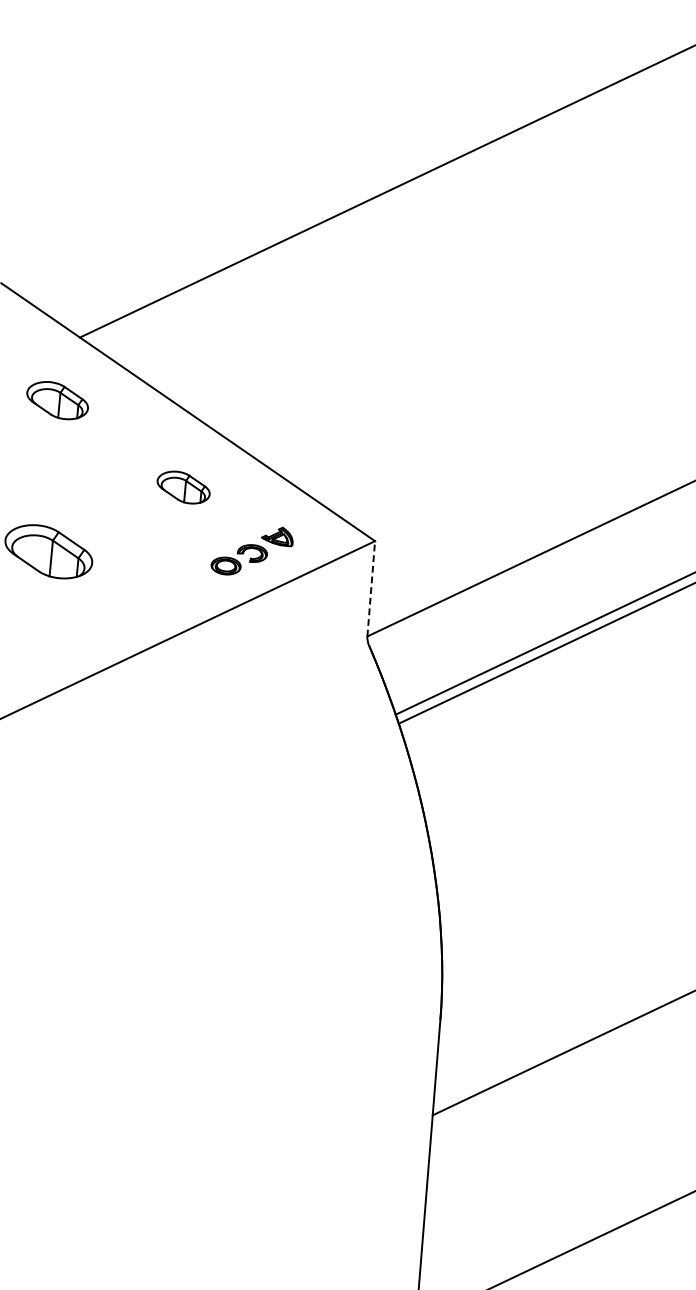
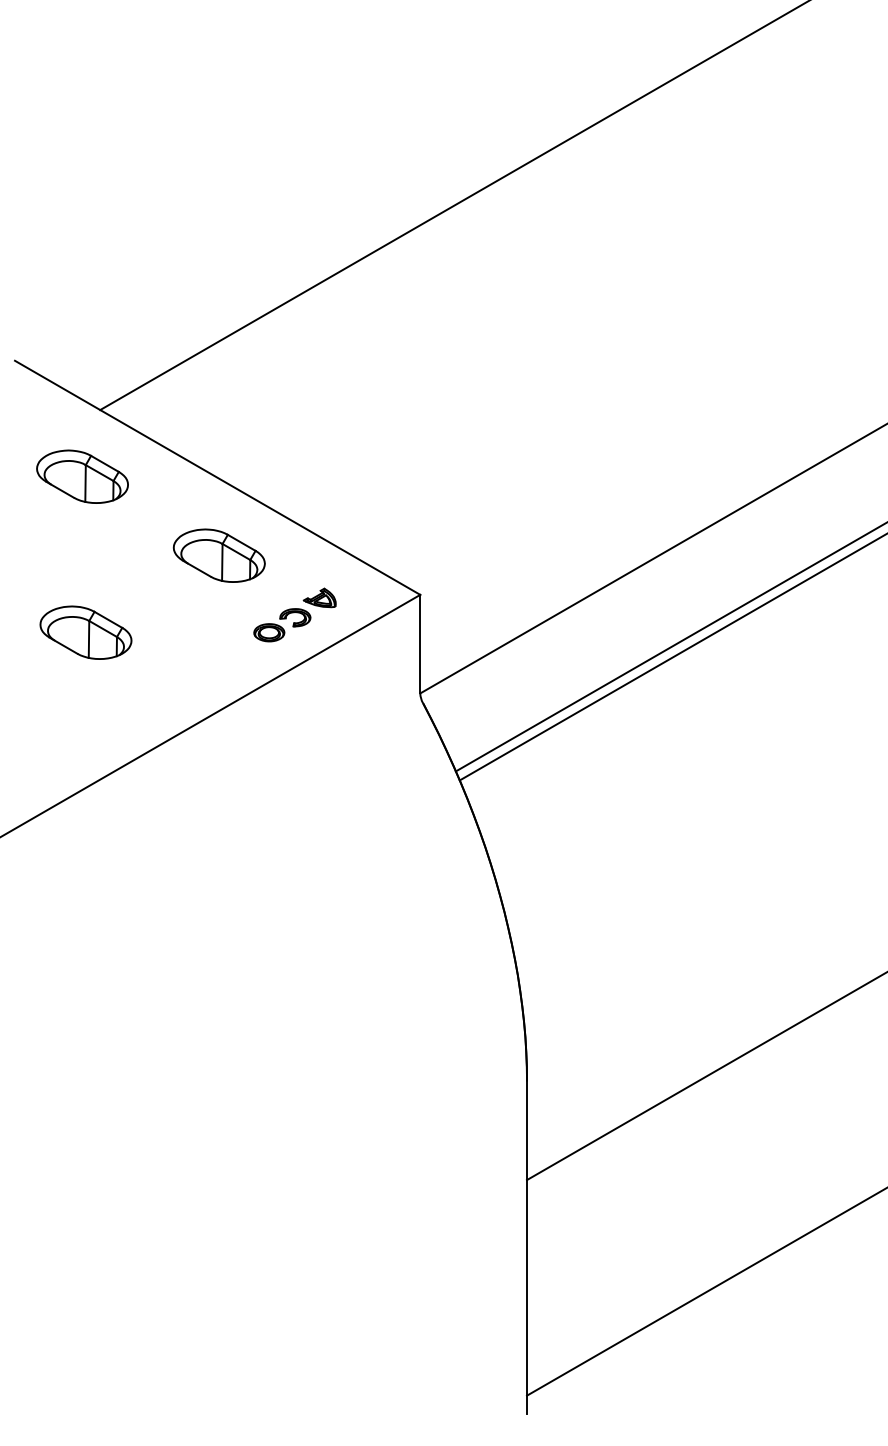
part: (57, 400) -> (82, 476), size x1.43
part: (182, 487) -> (218, 555), size x1.67
line: (371, 588) -> (420, 643), dashed -> solid

